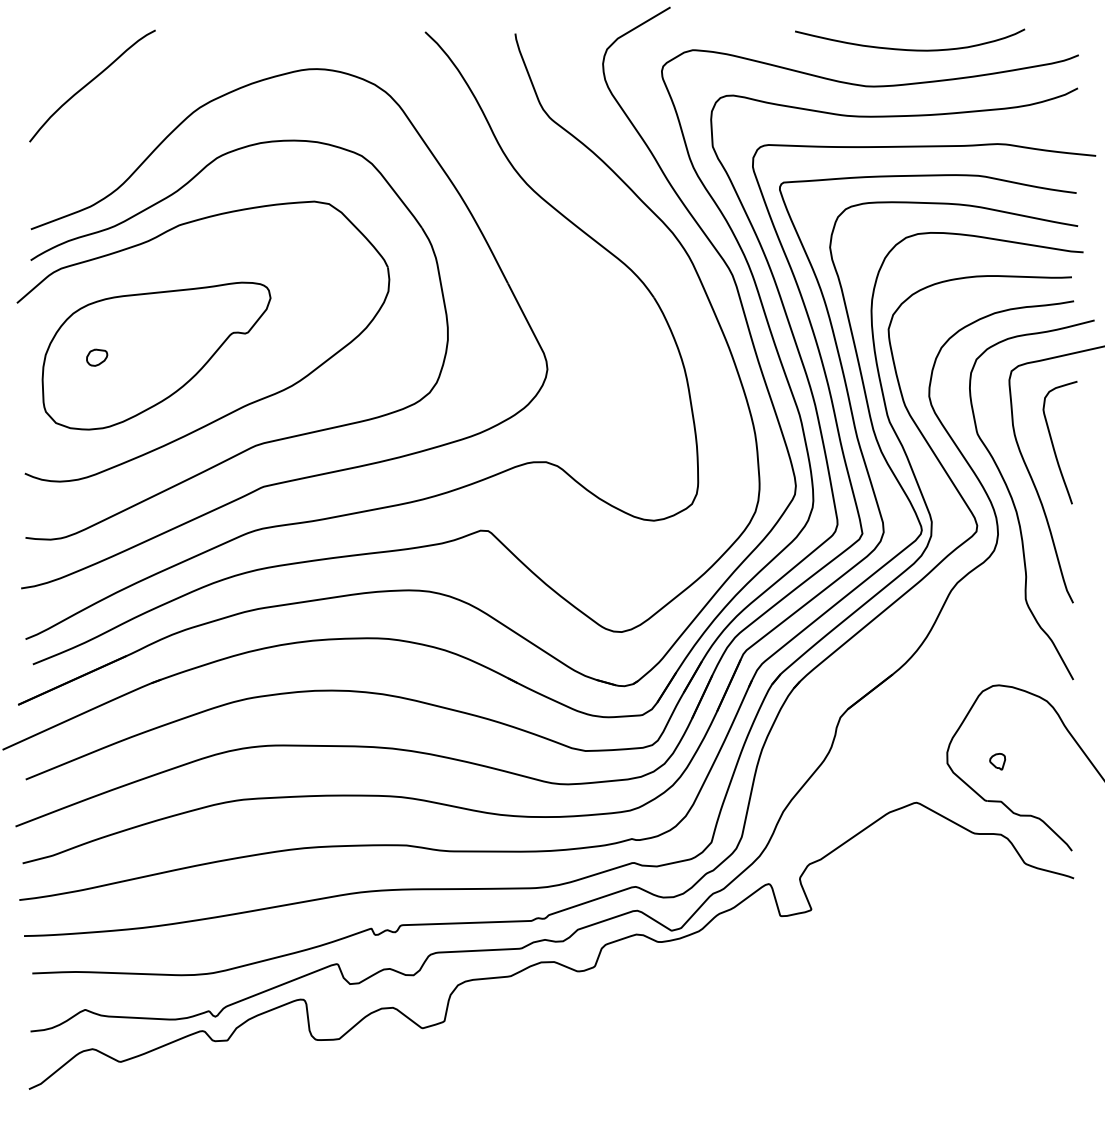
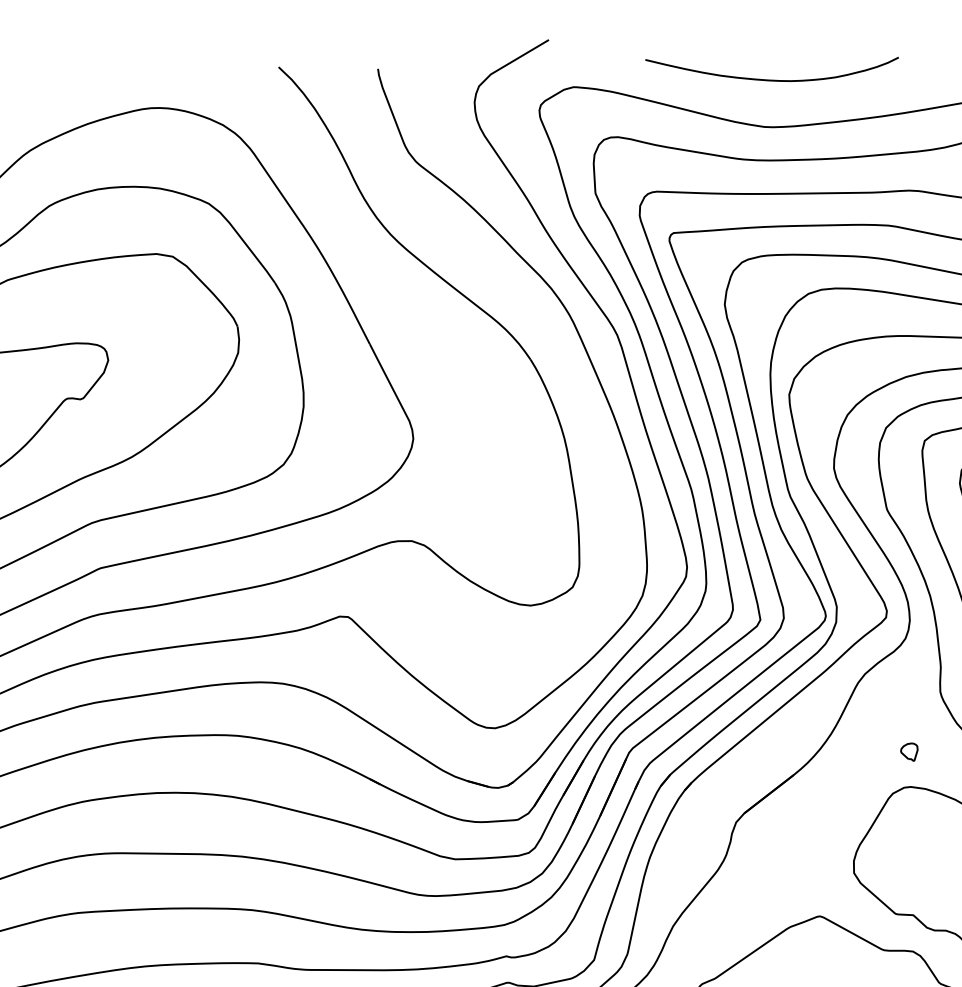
curve: (910, 49) -> (772, 79), moved
part: (997, 761) -> (909, 751), moved

